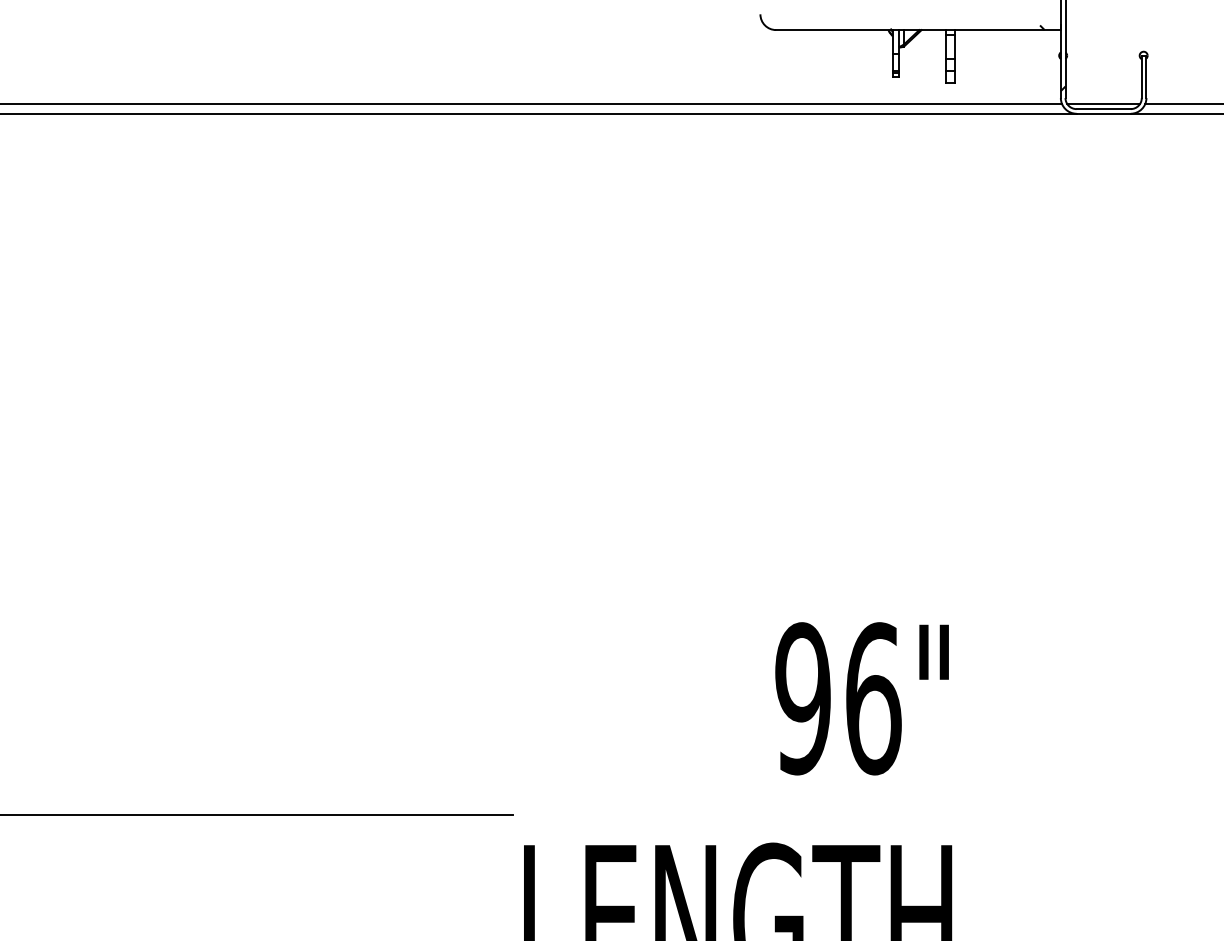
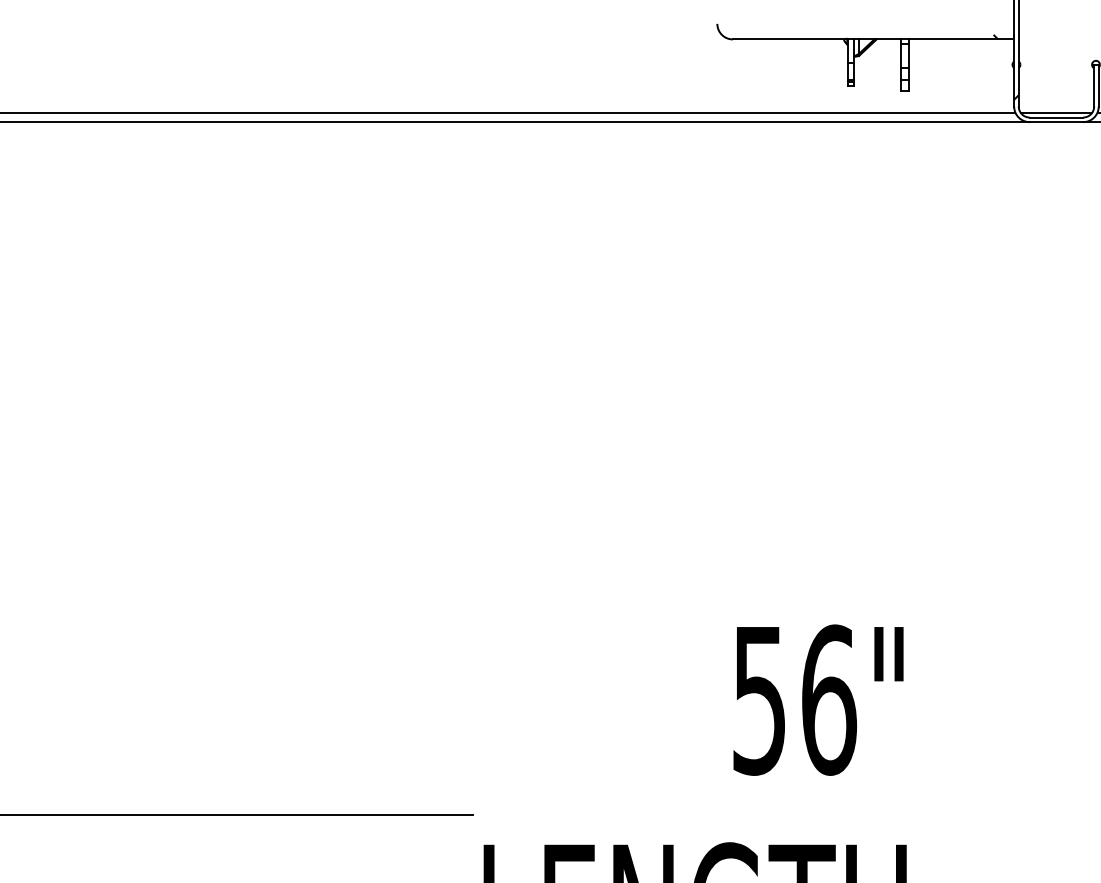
text: (802, 698) -> (758, 699), 96" -> 56"

